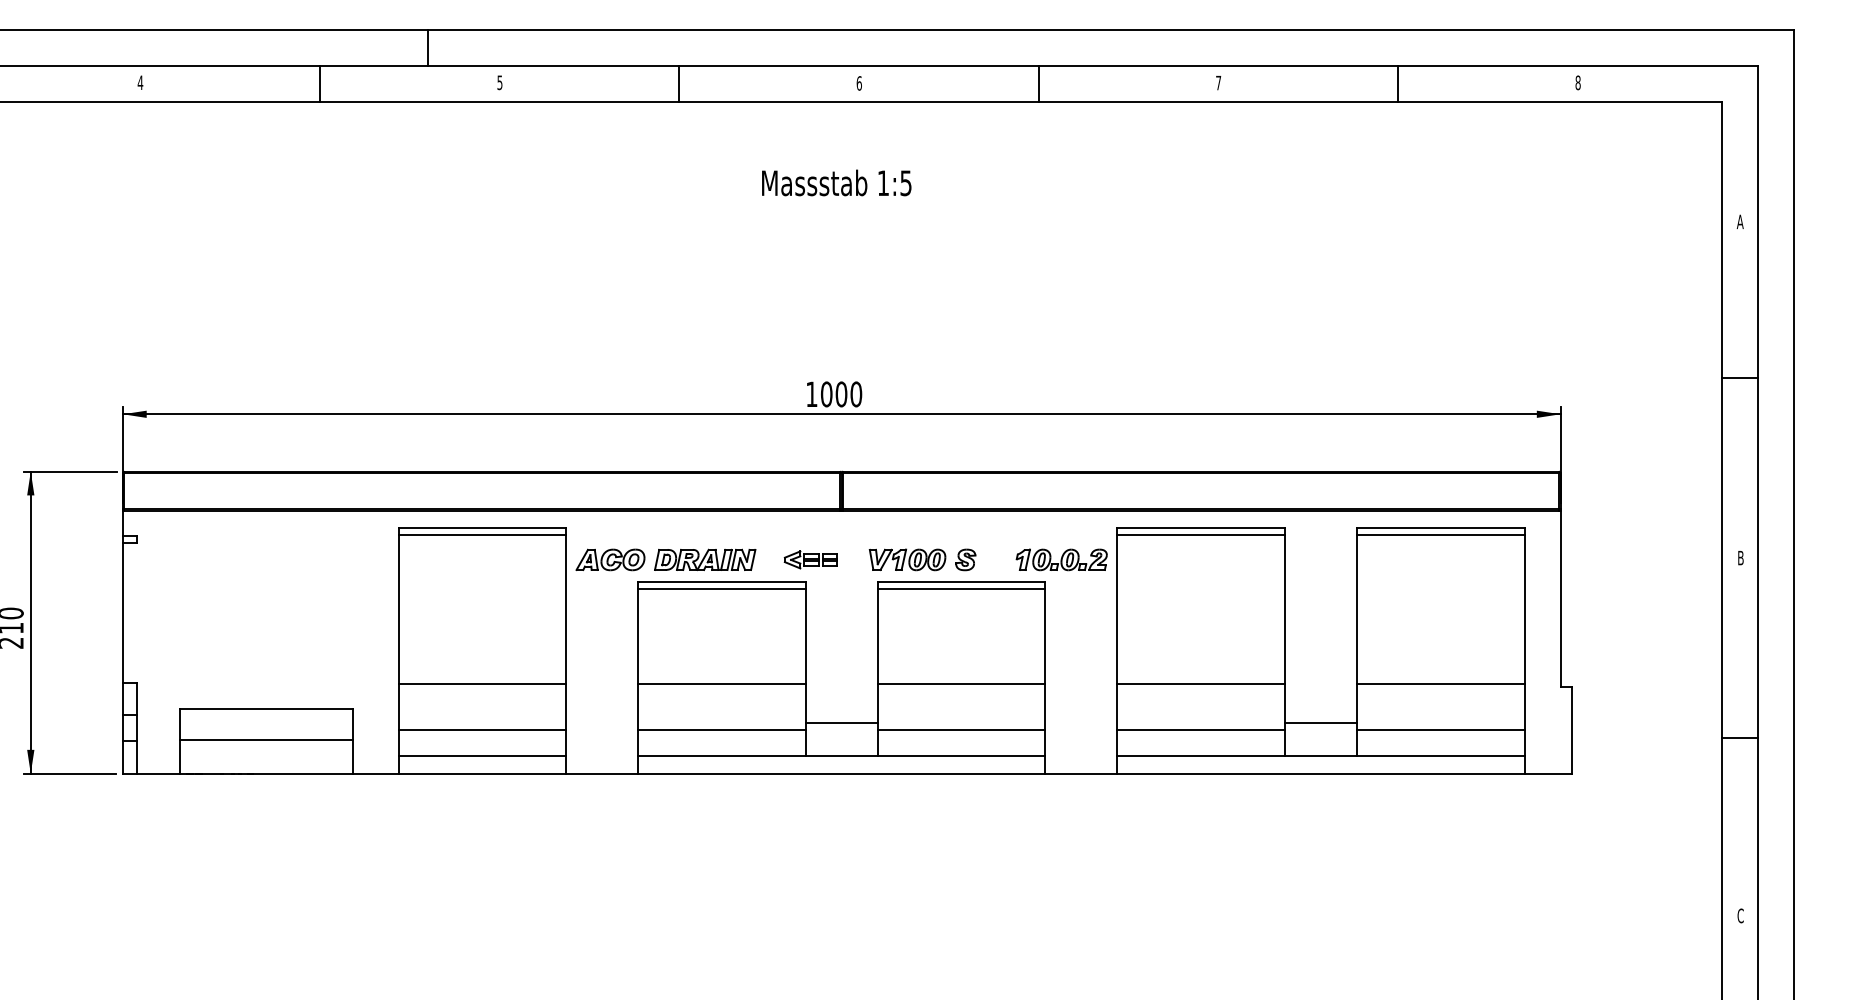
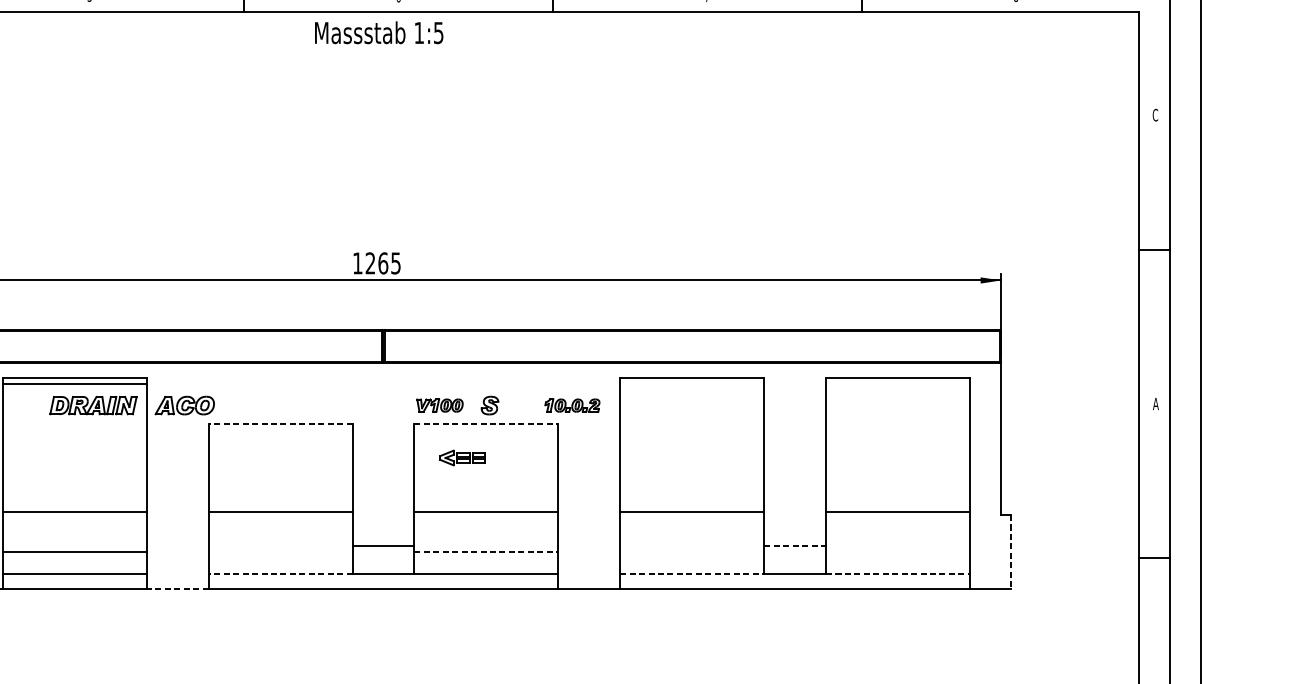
text: (836, 182) -> (378, 32), moved
text: (1739, 221) -> (1154, 114), A -> C
text: (841, 394) -> (383, 263), 1000 -> 1265
line: (1201, 534) -> (692, 383), removed
line: (1440, 534) -> (897, 383), removed
text: (1740, 557) -> (1155, 403), B -> A
part: (705, 559) -> (93, 405), moved
part: (810, 559) -> (462, 457), moved
part: (907, 559) -> (439, 405), size x0.7
part: (1061, 559) -> (572, 405), size x0.7
line: (721, 581) -> (280, 424), solid -> dashed
line: (961, 581) -> (486, 424), solid -> dashed
line: (721, 588) -> (280, 430), removed
line: (961, 588) -> (486, 430), removed
line: (1320, 723) -> (794, 546), solid -> dashed
line: (721, 730) -> (280, 552), removed
line: (961, 730) -> (486, 552), solid -> dashed
line: (1201, 730) -> (692, 552), removed
line: (1440, 730) -> (897, 552), removed
line: (1572, 730) -> (1011, 552), solid -> dashed
line: (721, 756) -> (280, 574), solid -> dashed
line: (1201, 756) -> (692, 574), solid -> dashed
line: (1440, 756) -> (897, 574), solid -> dashed
line: (602, 773) -> (177, 589), solid -> dashed

